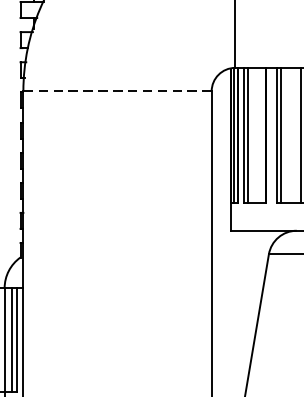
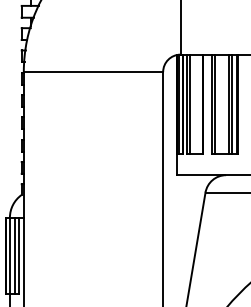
line: (117, 92) -> (93, 72), dashed -> solid

